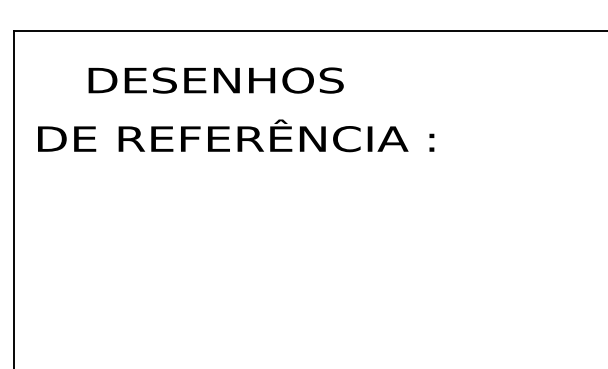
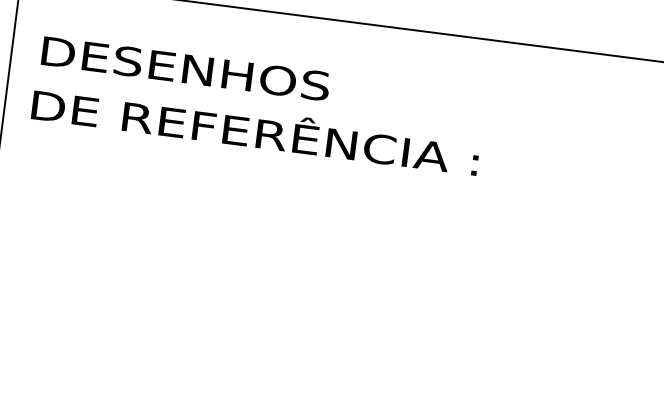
text: (215, 80) -> (185, 68), moved

